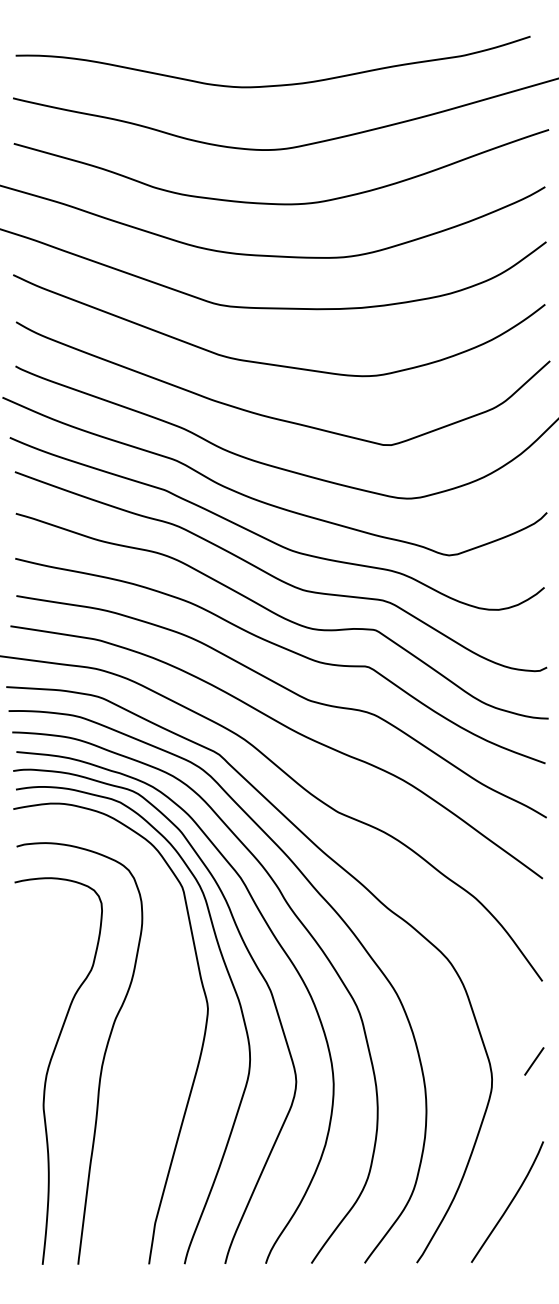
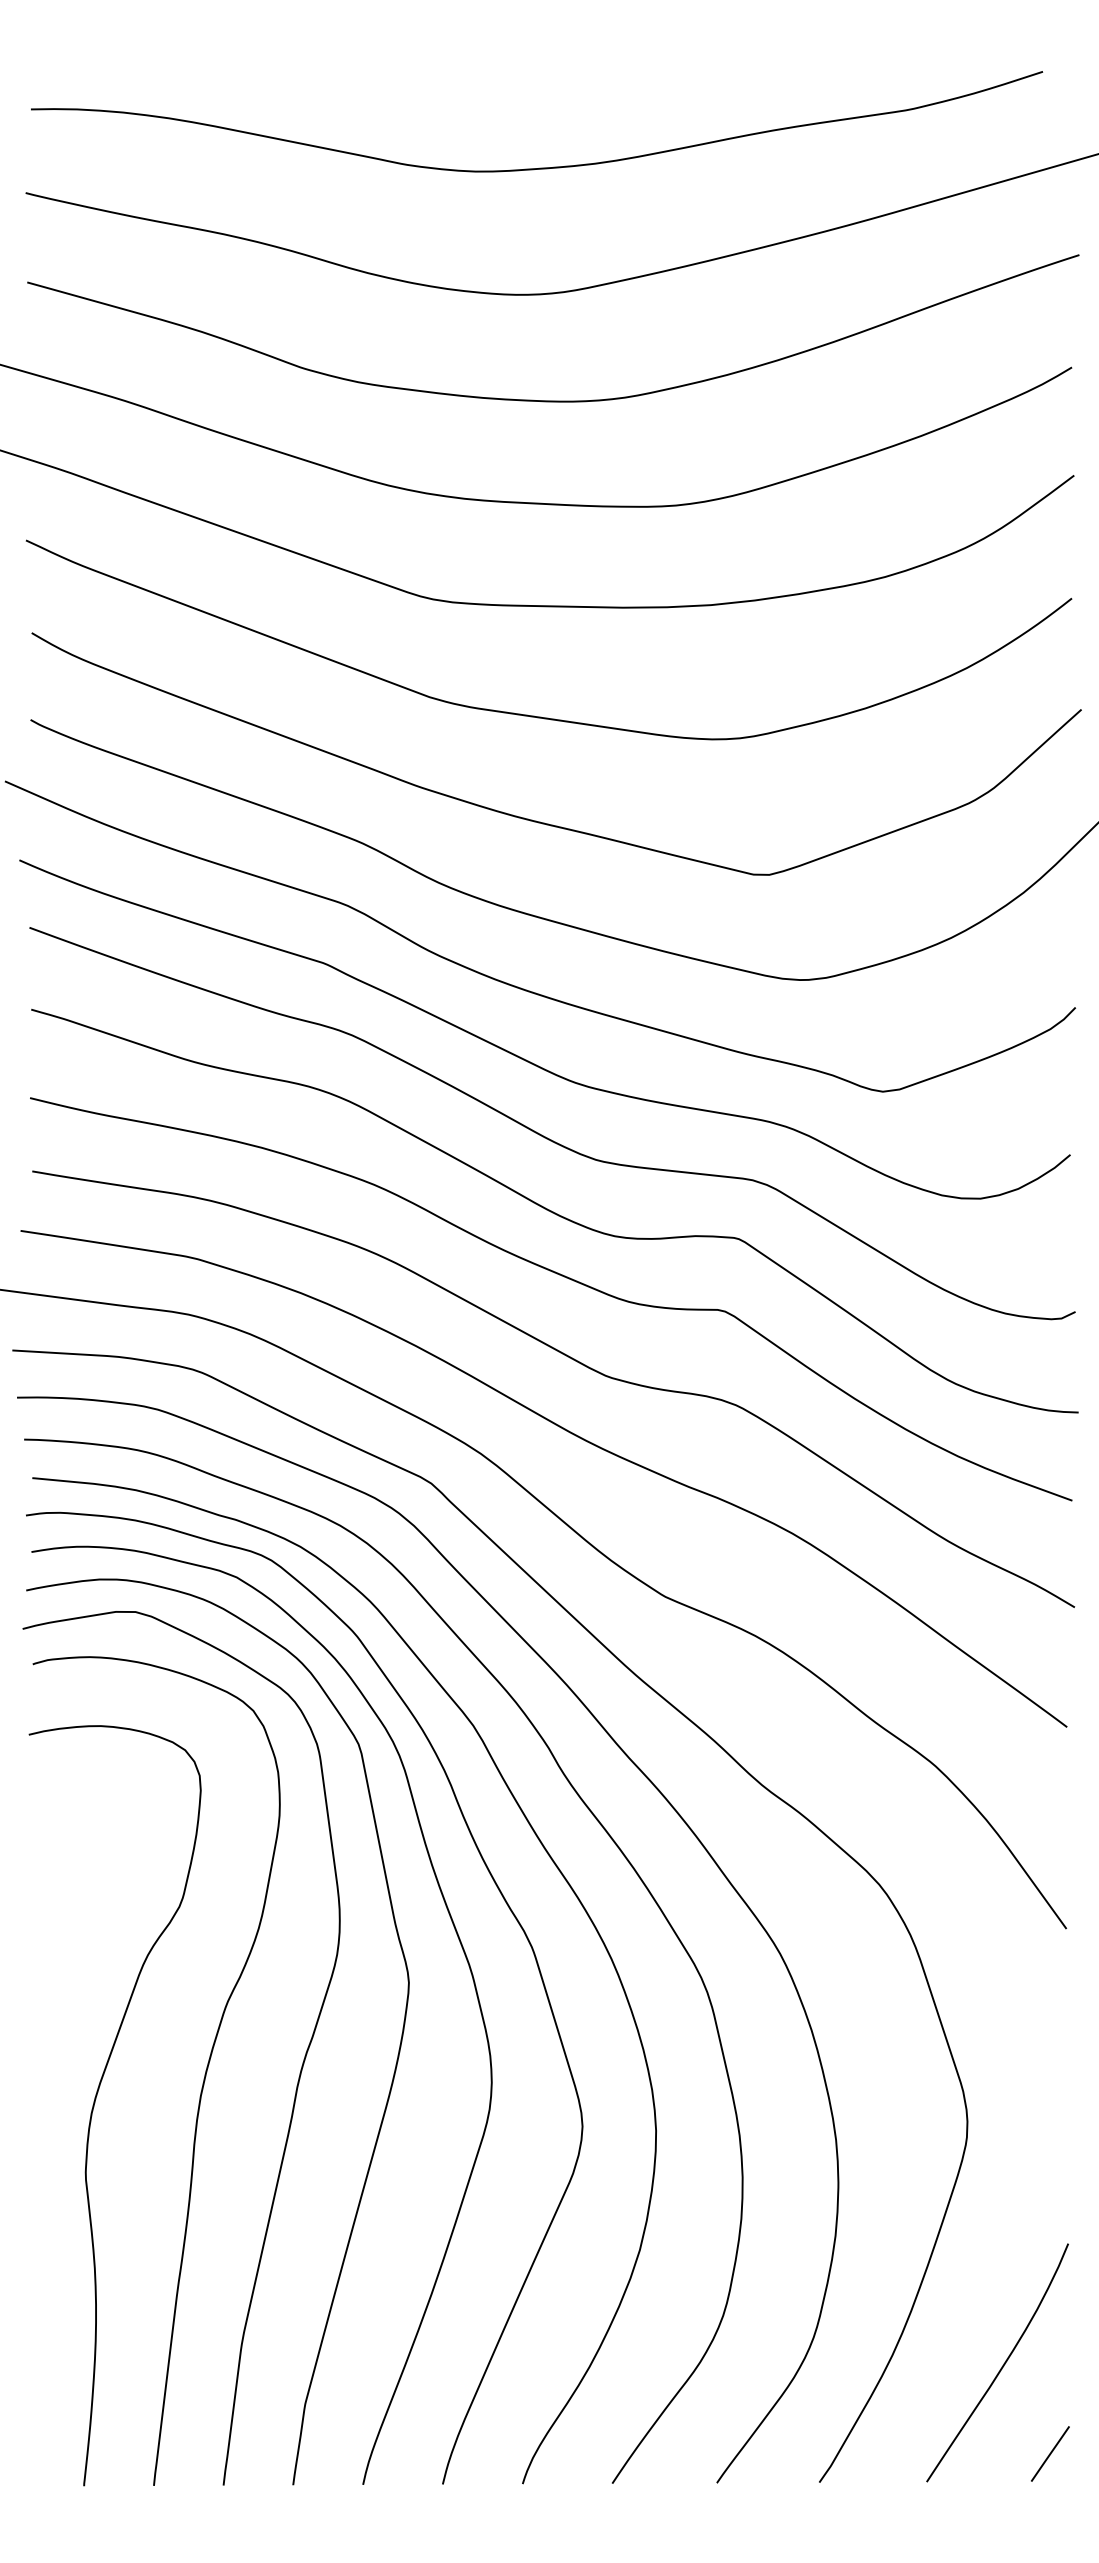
curve: (151, 1055) -> (297, 2074), added
line: (534, 1061) -> (1050, 2454), moved

